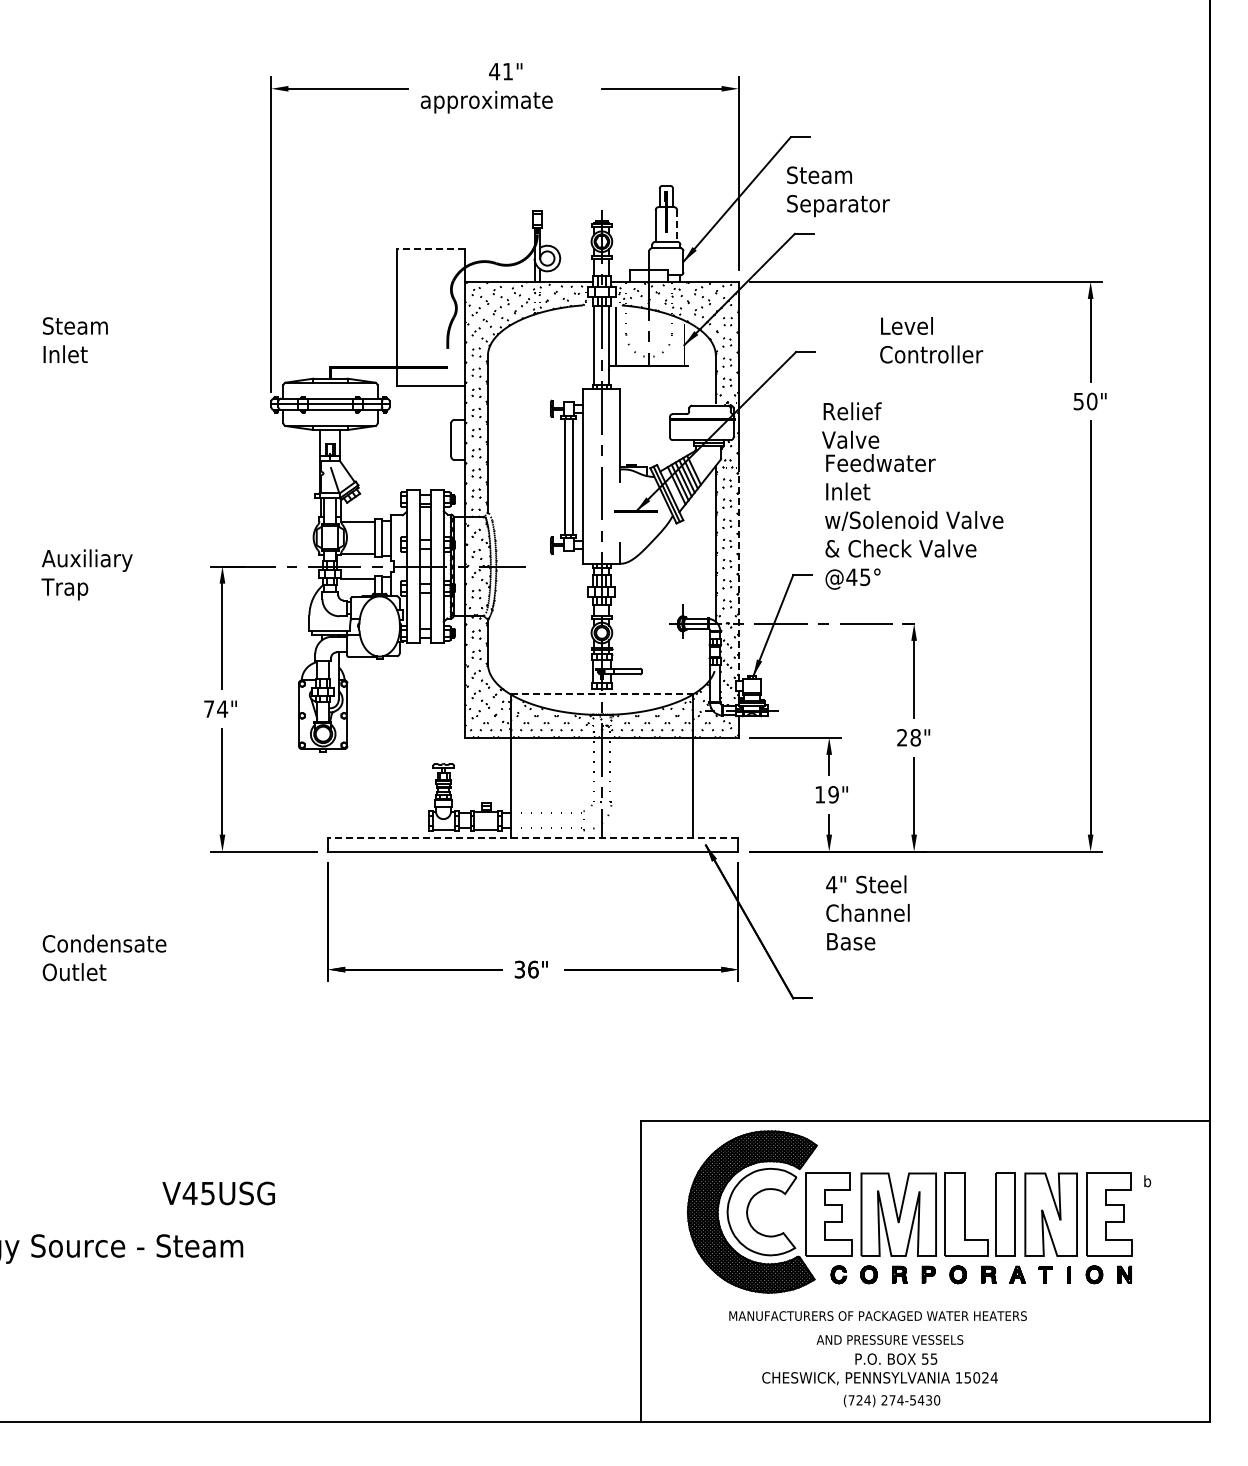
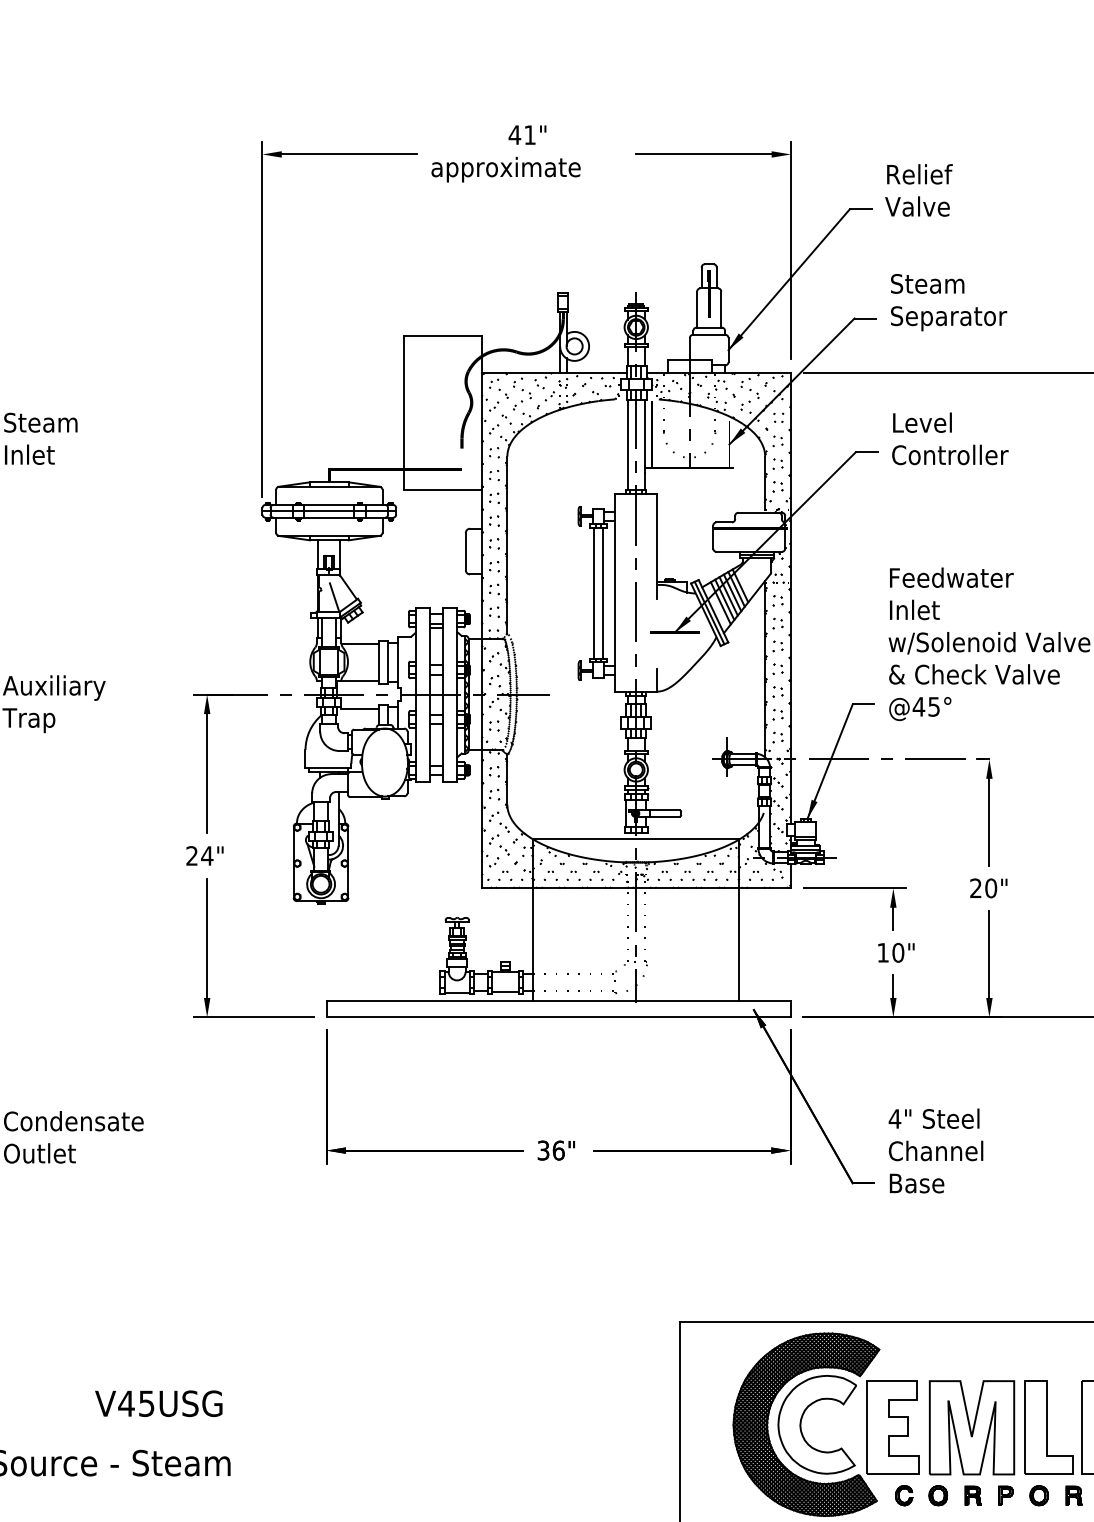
text: (838, 191) -> (949, 302), moved
line: (677, 226) -> (721, 310), dashed -> solid
line: (430, 248) -> (442, 335), dashed -> solid
text: (931, 340) -> (950, 439), moved
text: (851, 425) -> (918, 190), moved
line: (738, 573) -> (790, 702), dashed -> solid
line: (602, 694) -> (636, 839), dashed -> solid
text: (209, 708) -> (192, 855), 74" -> 24"
text: (915, 737) -> (990, 888), 28" -> 20"
text: (833, 794) -> (898, 952), 19" -> 10"
line: (532, 837) -> (557, 1001), dashed -> solid
text: (867, 912) -> (935, 1150), moved
text: (218, 1193) -> (158, 1403), moved

